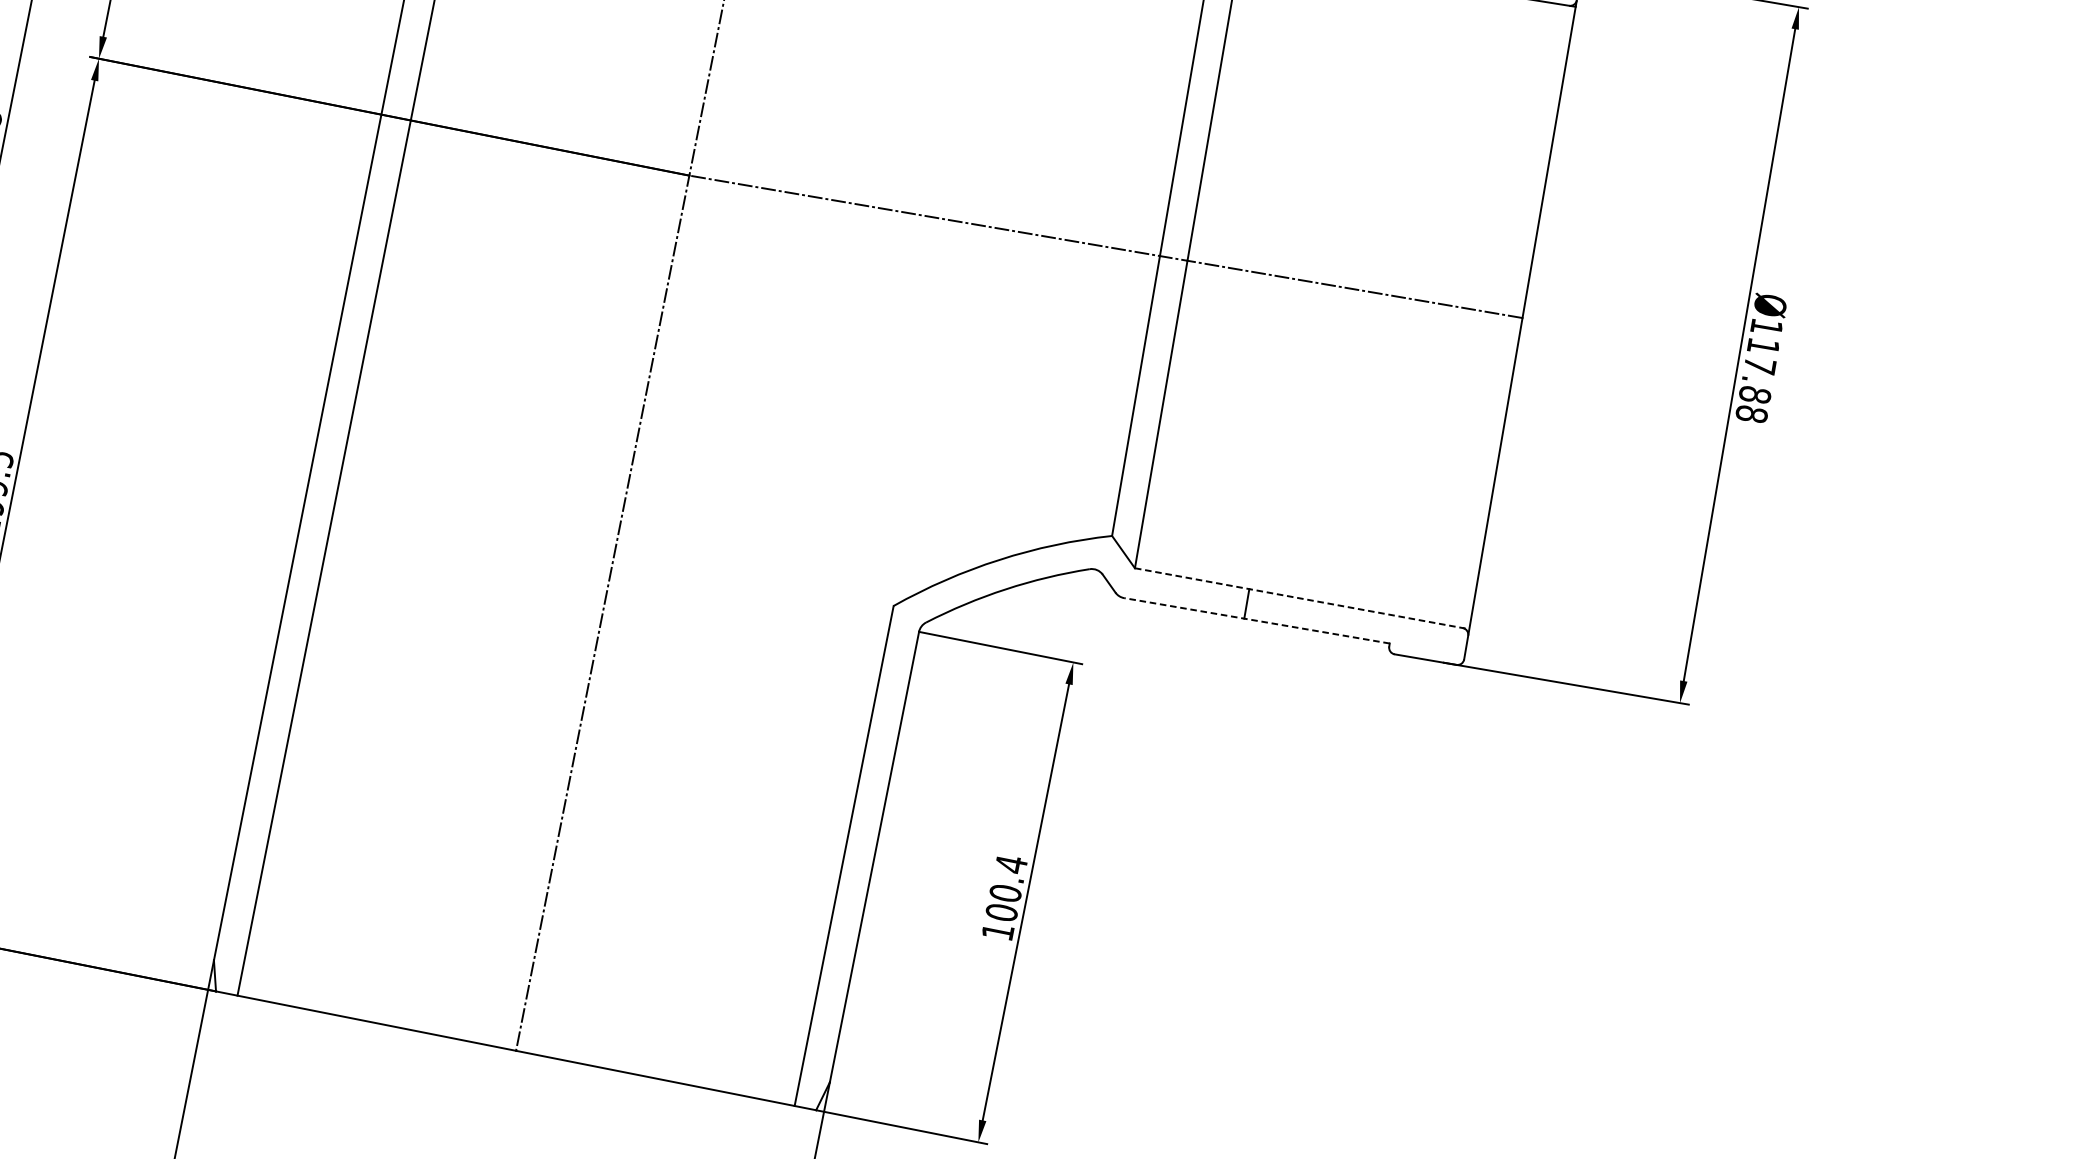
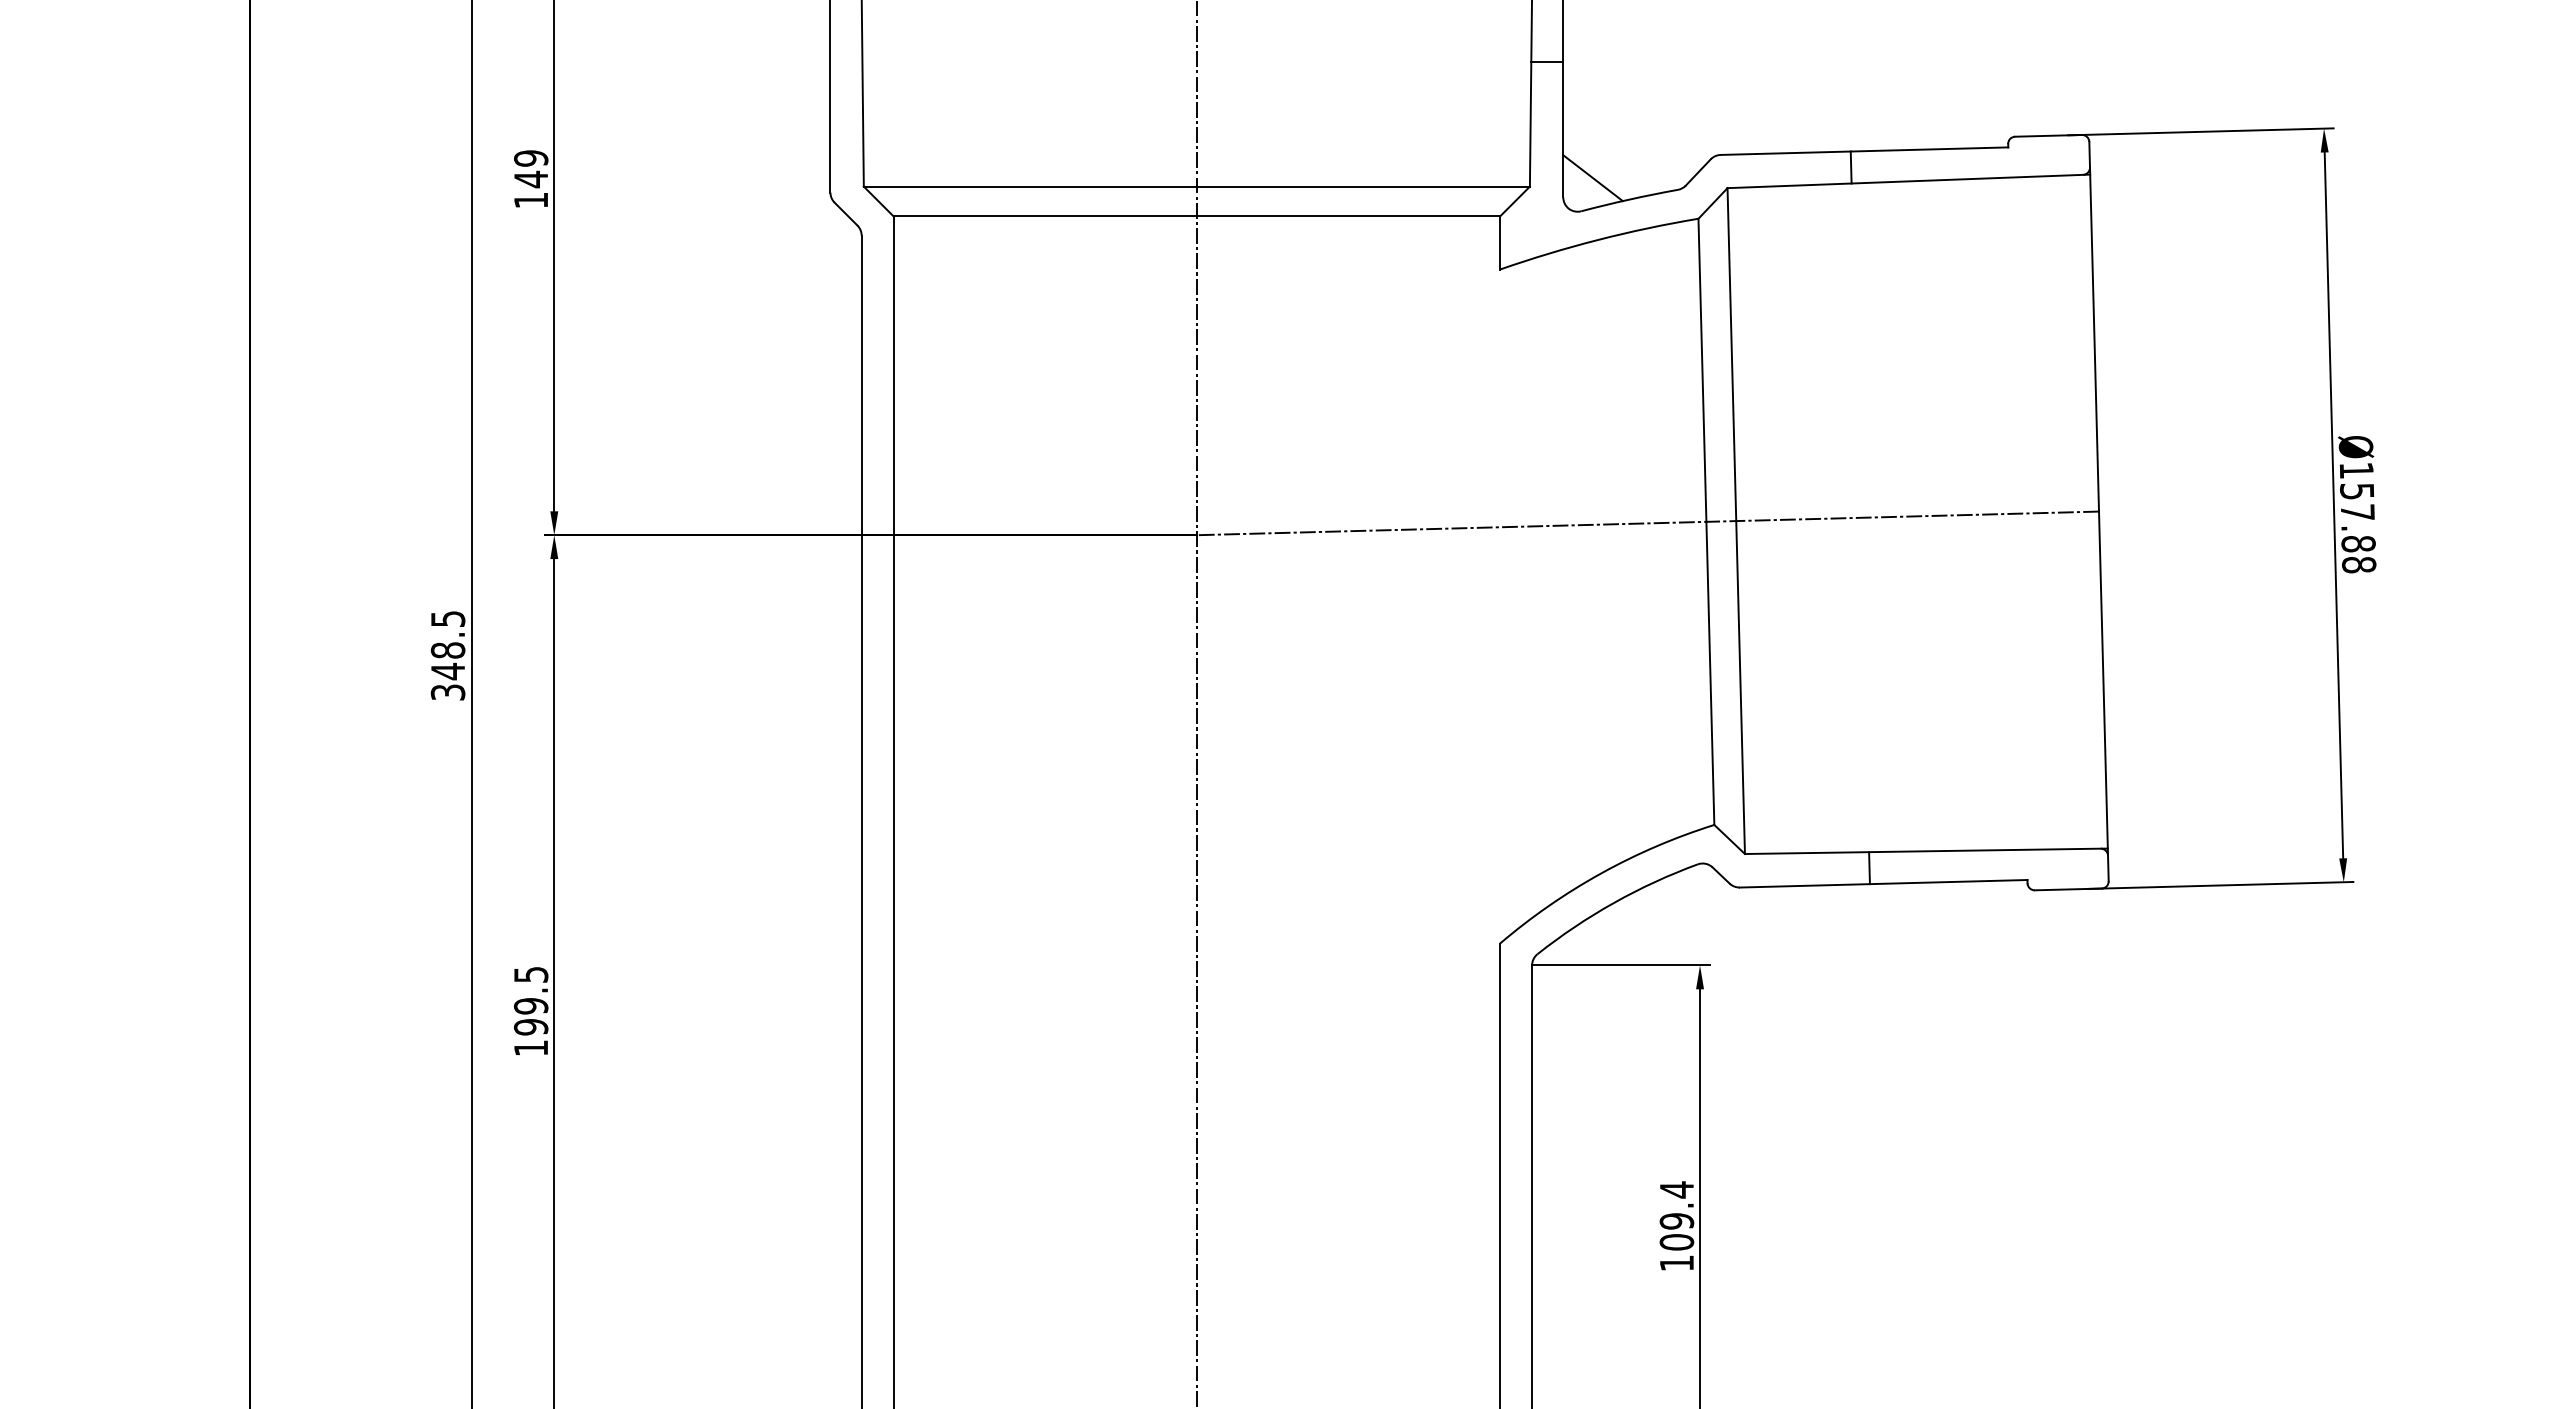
text: (1763, 346) -> (2357, 491), Ø117.88 -> Ø157.88
line: (1302, 598) -> (1926, 851), dashed -> solid
line: (1256, 620) -> (1883, 883), dashed -> solid
text: (1005, 893) -> (1676, 1221), 100.4 -> 109.4

